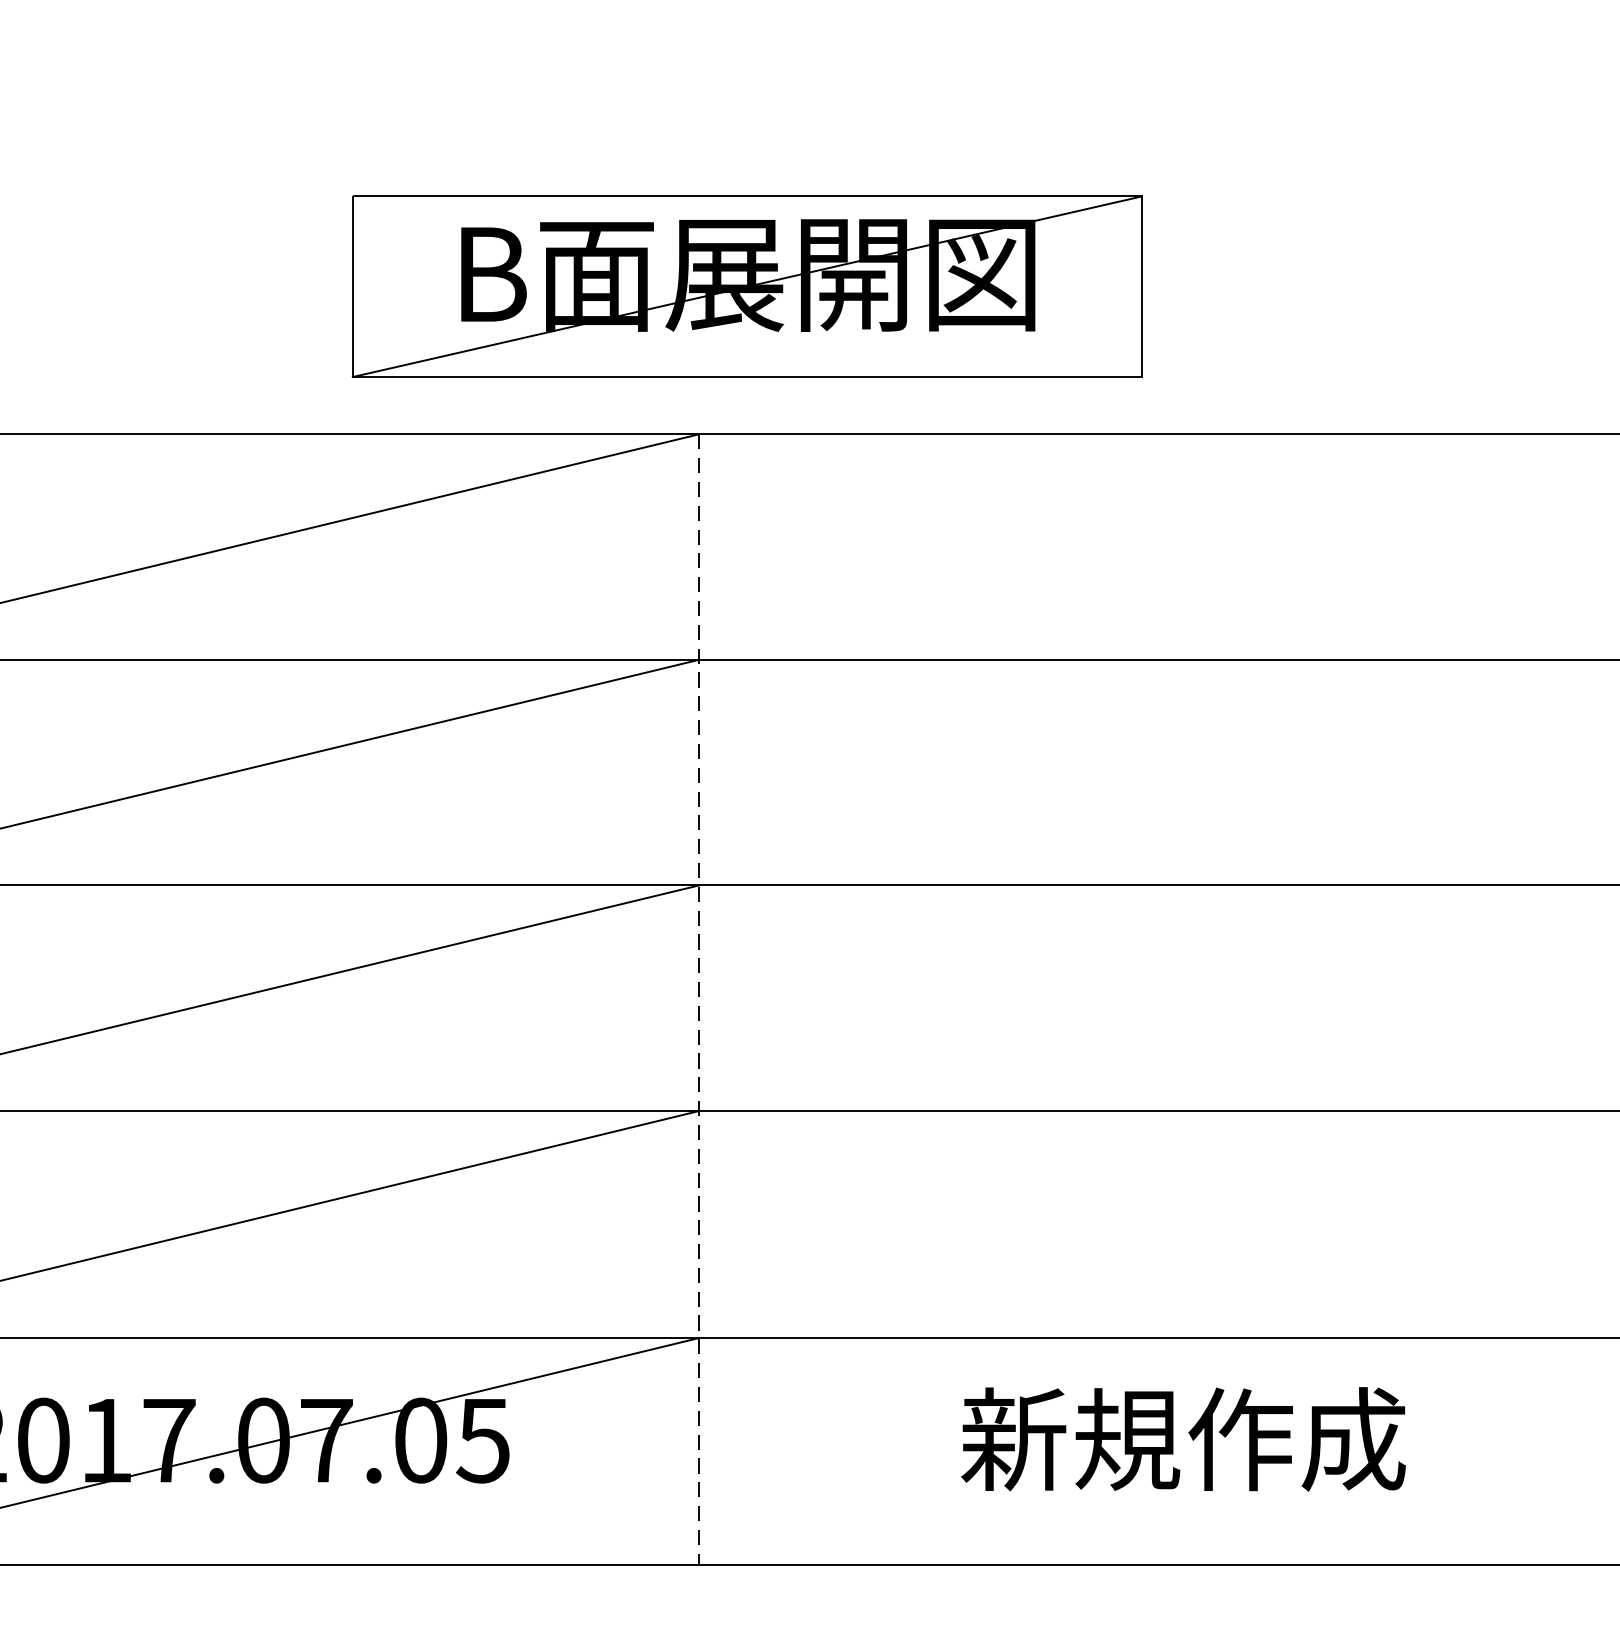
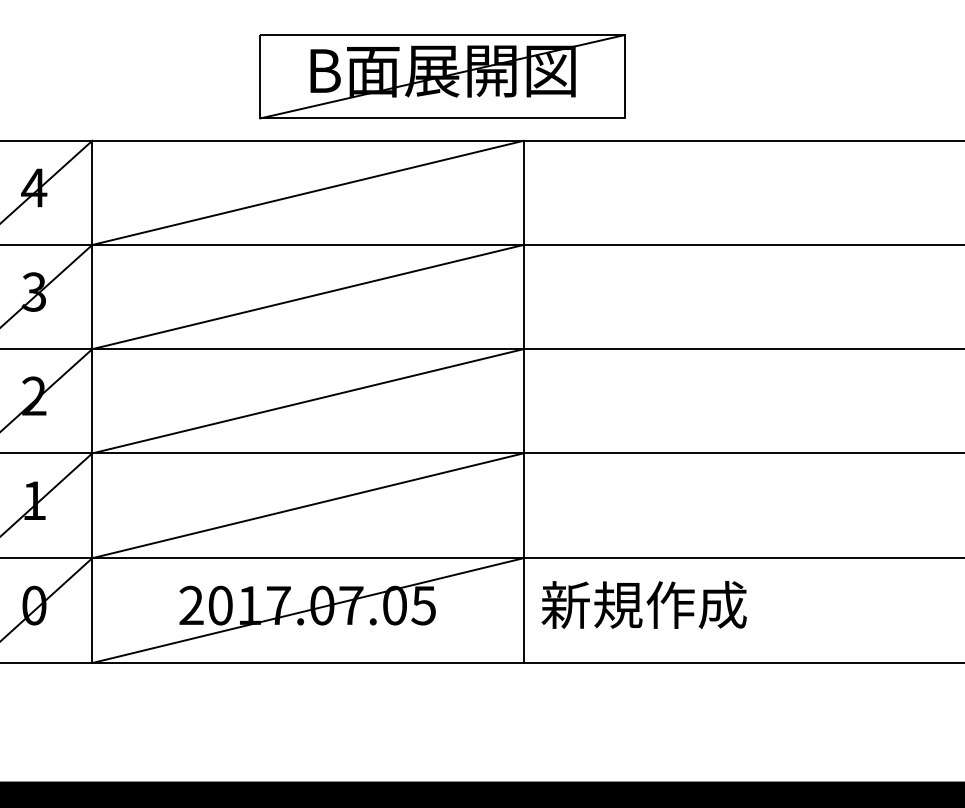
part: (746, 286) -> (442, 76), moved
line: (699, 1000) -> (523, 402), dashed -> solid
text: (1182, 1438) -> (643, 604), moved

